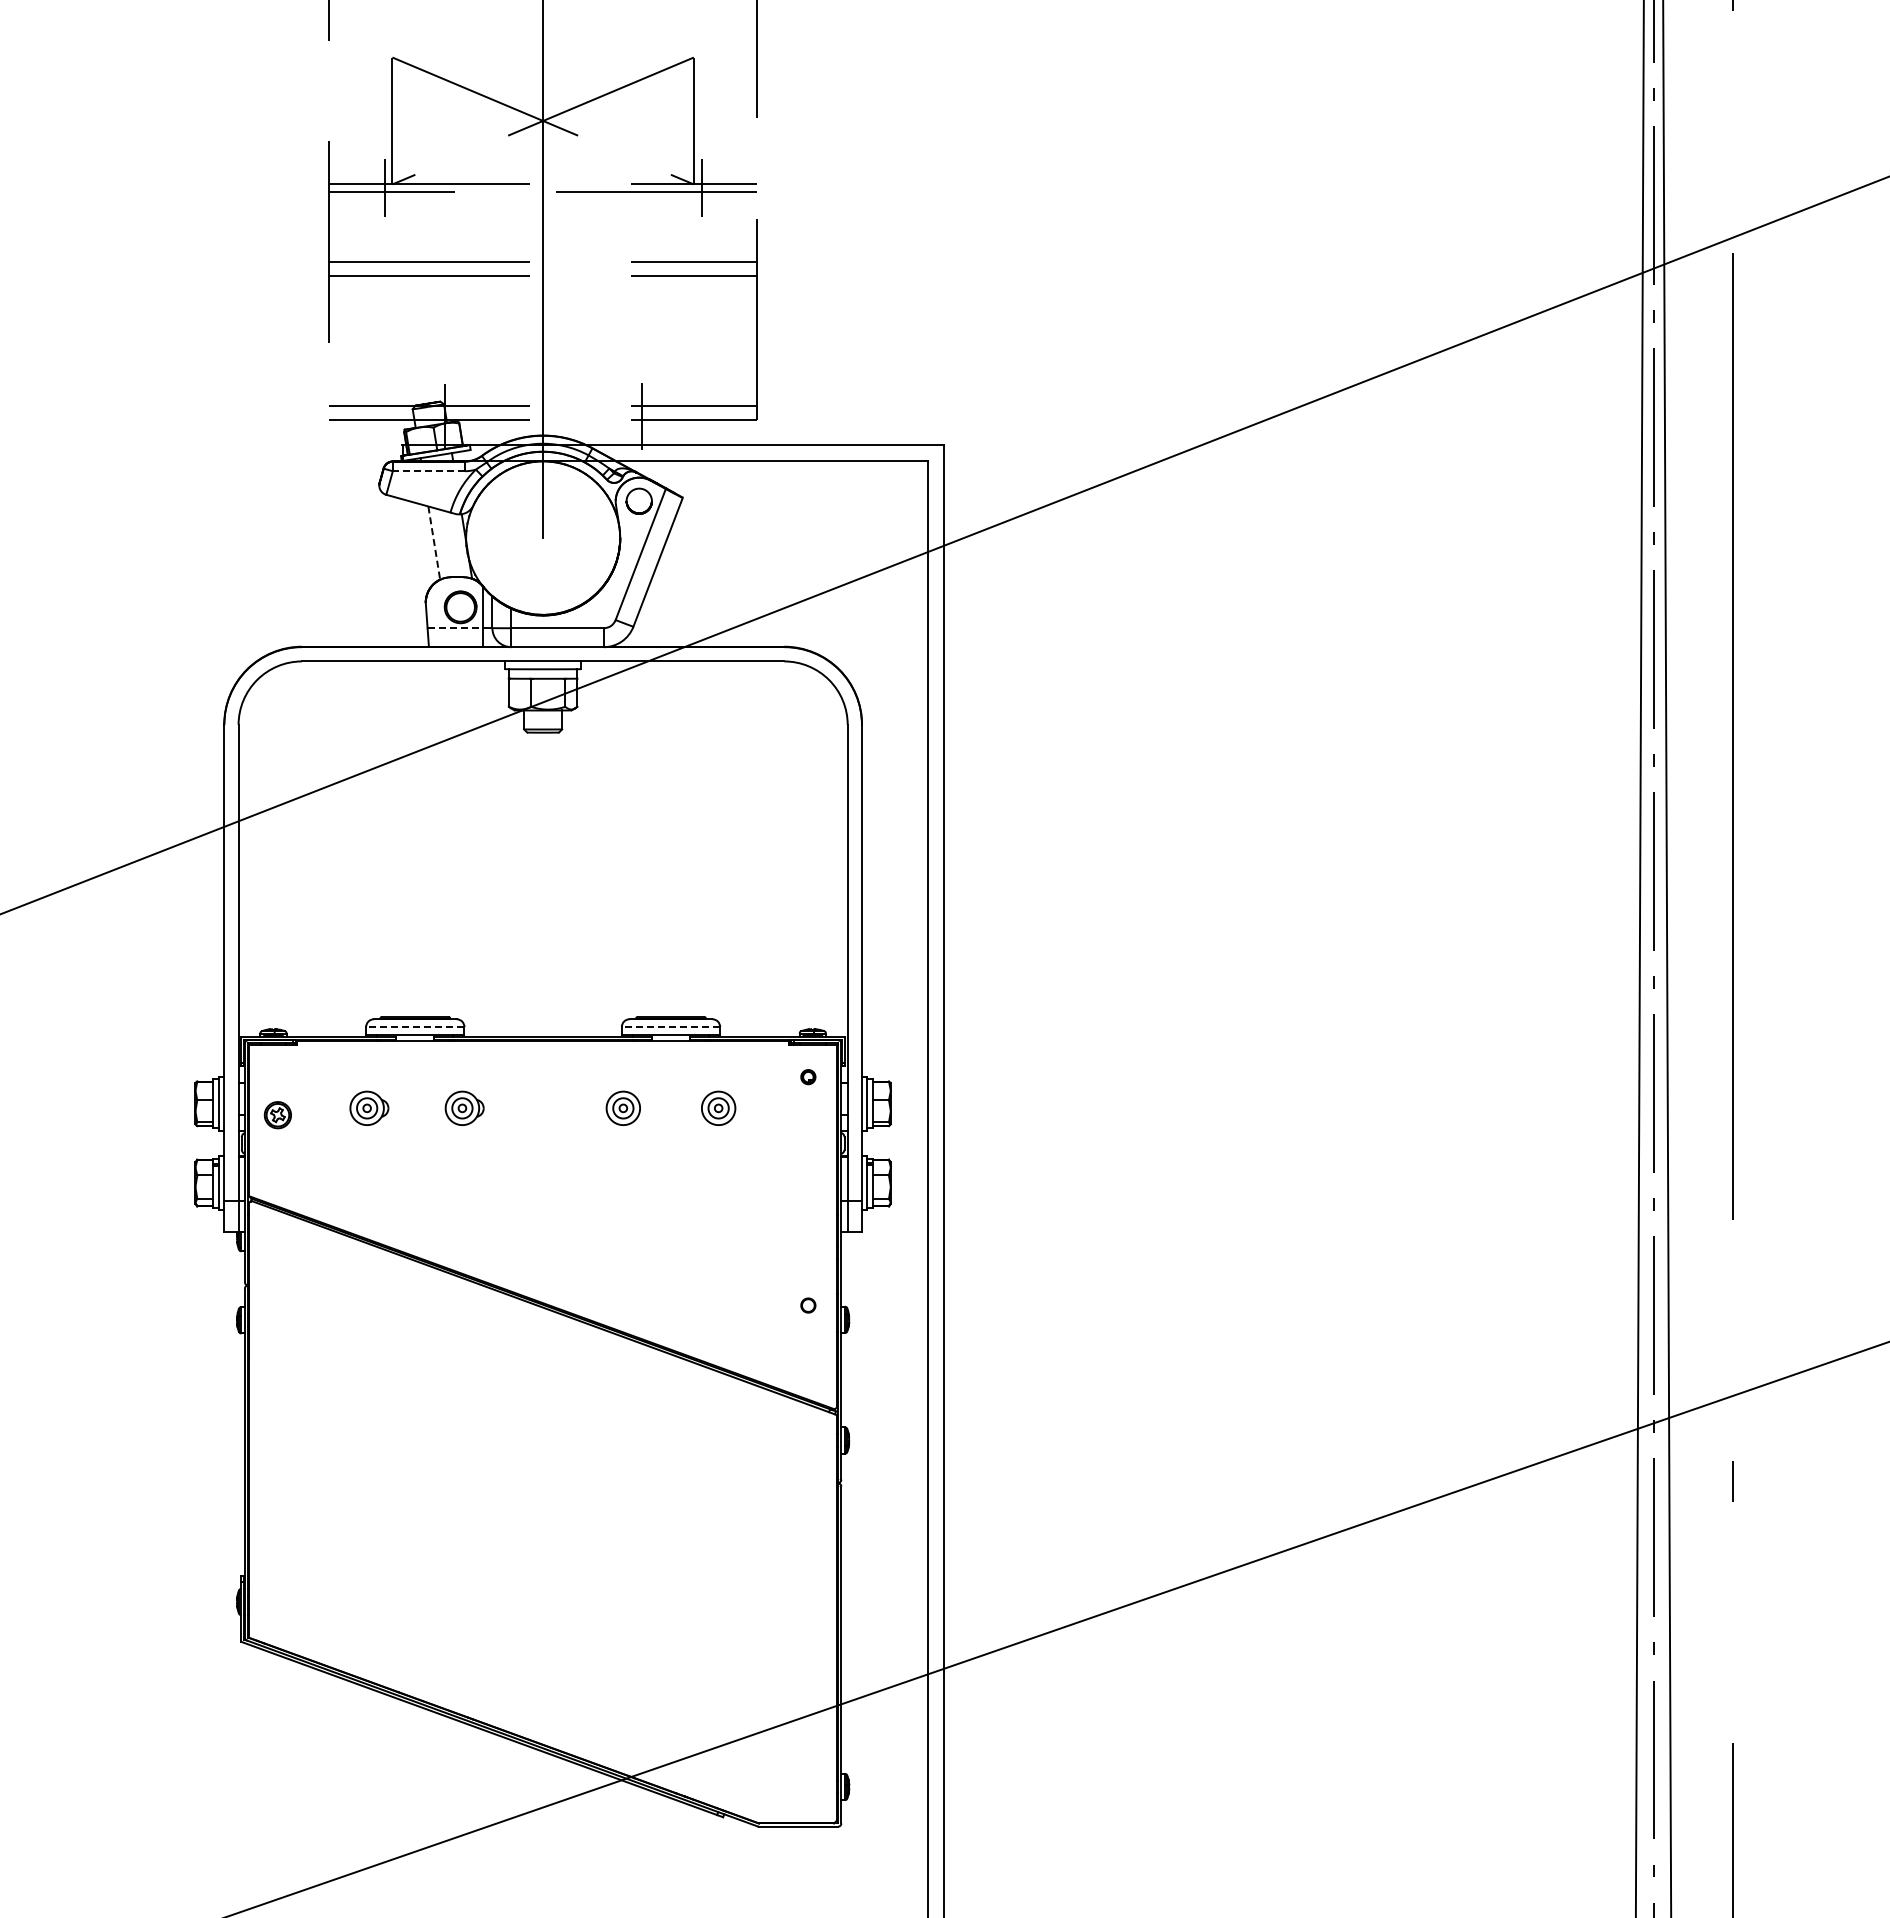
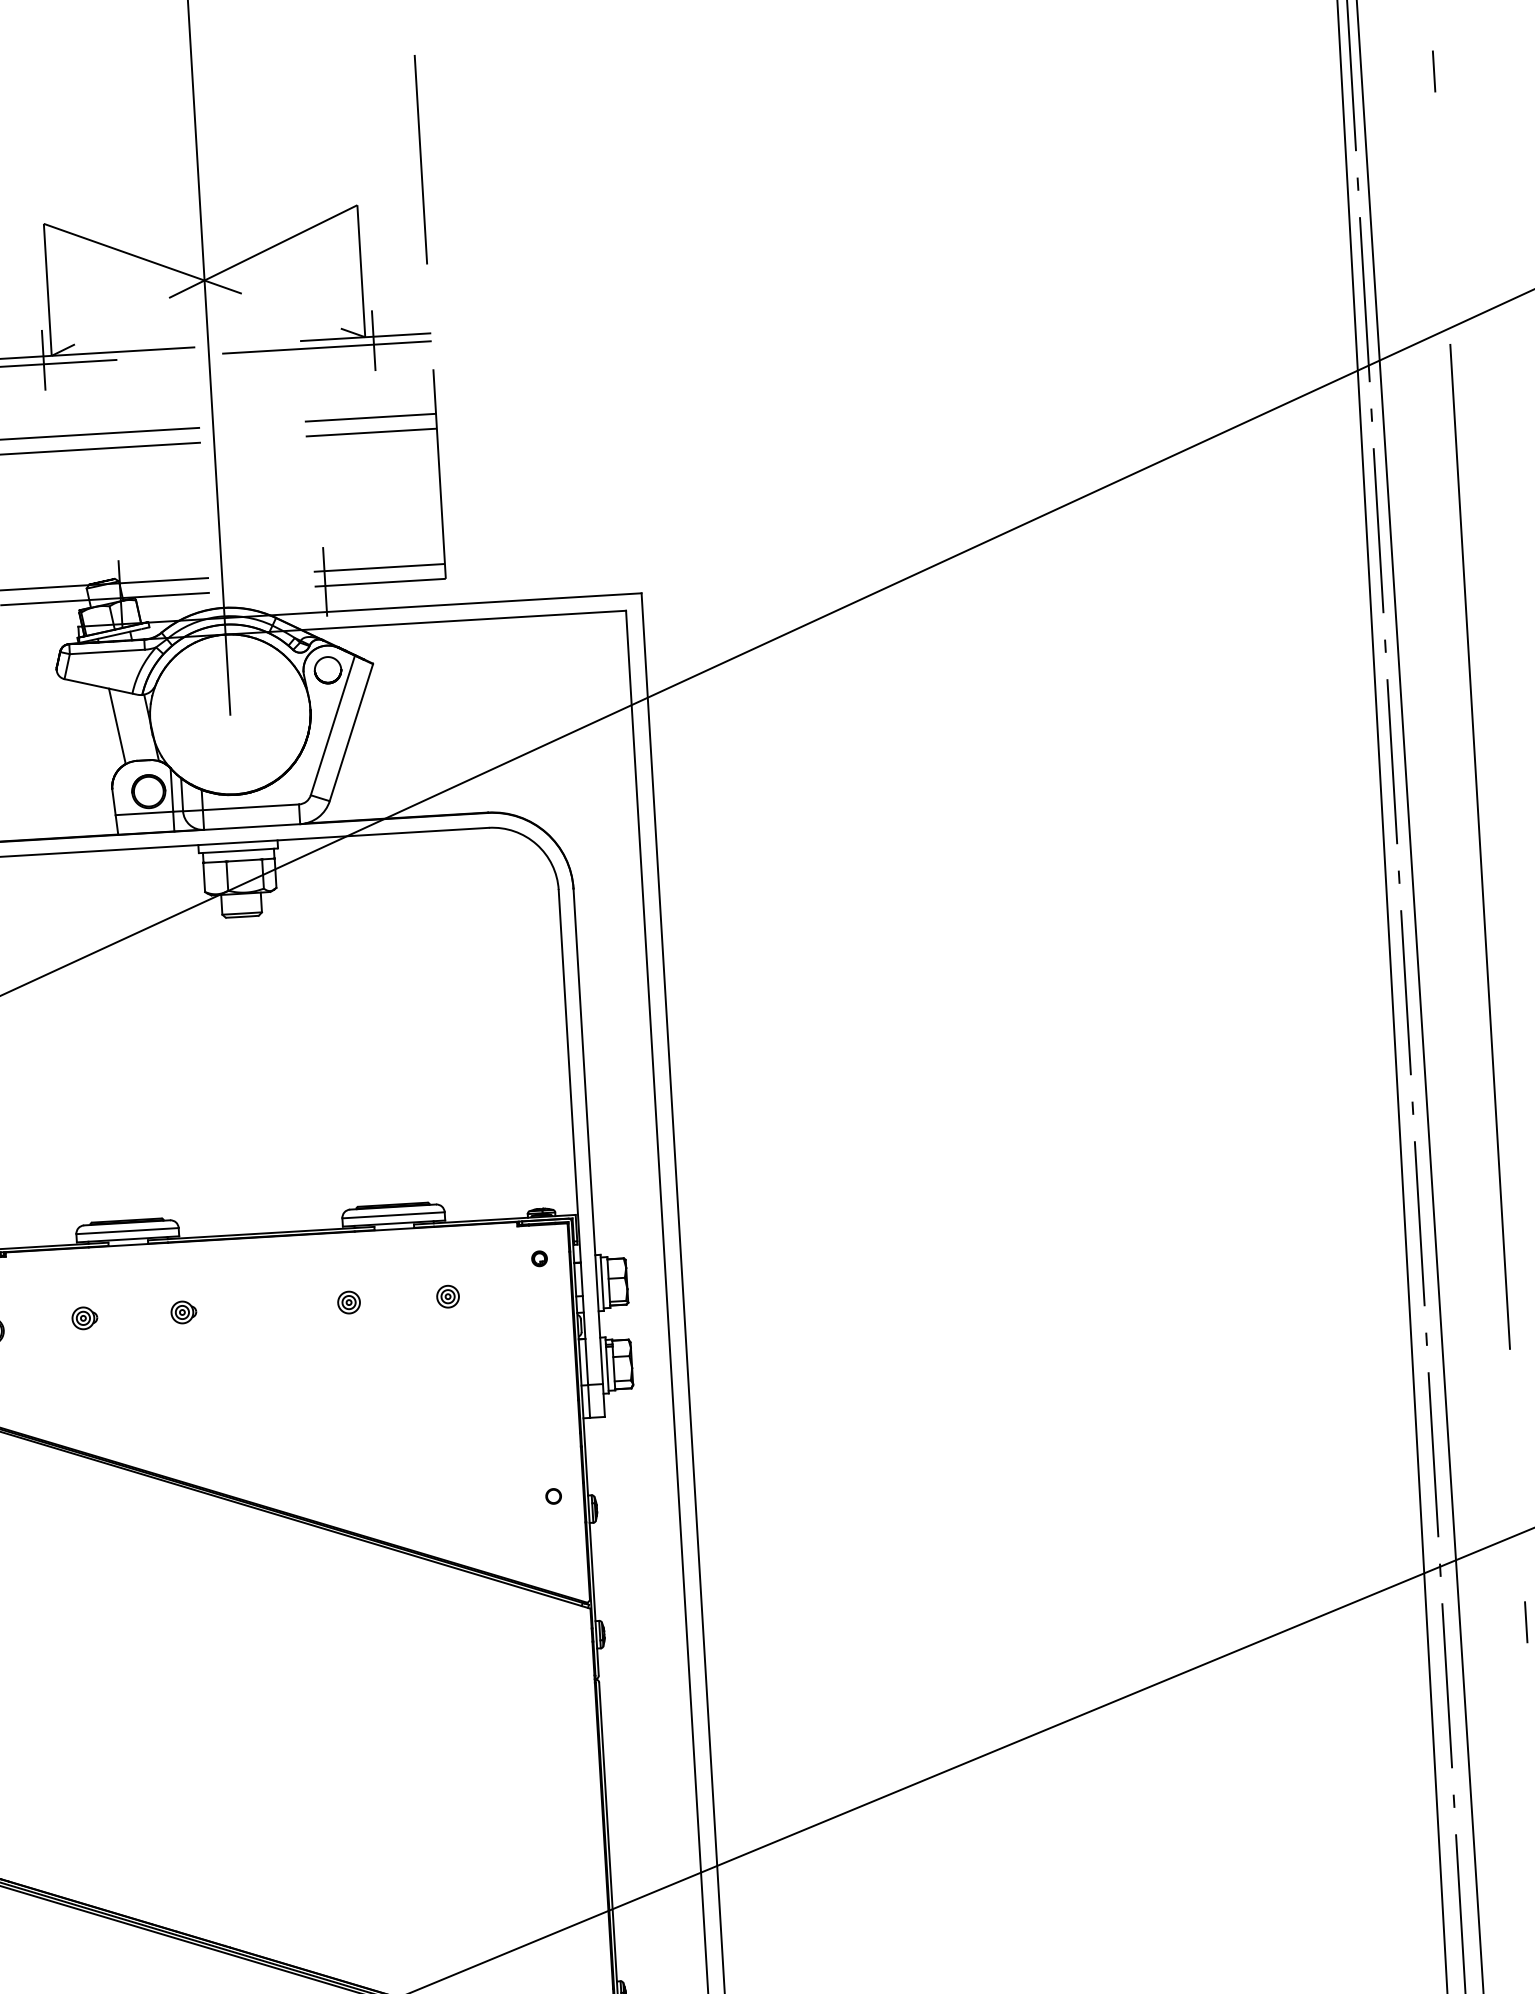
line: (428, 471) -> (106, 652), dashed -> solid
line: (434, 543) -> (117, 726), dashed -> solid
line: (455, 628) -> (144, 813), dashed -> solid
line: (414, 1027) -> (126, 1231), dashed -> solid
line: (670, 1027) -> (393, 1215), dashed -> solid
part: (369, 1107) -> (84, 1317), size x0.62
part: (464, 1107) -> (183, 1311), size x0.62
part: (623, 1107) -> (349, 1301), size x0.62
part: (718, 1107) -> (447, 1295), size x0.62

